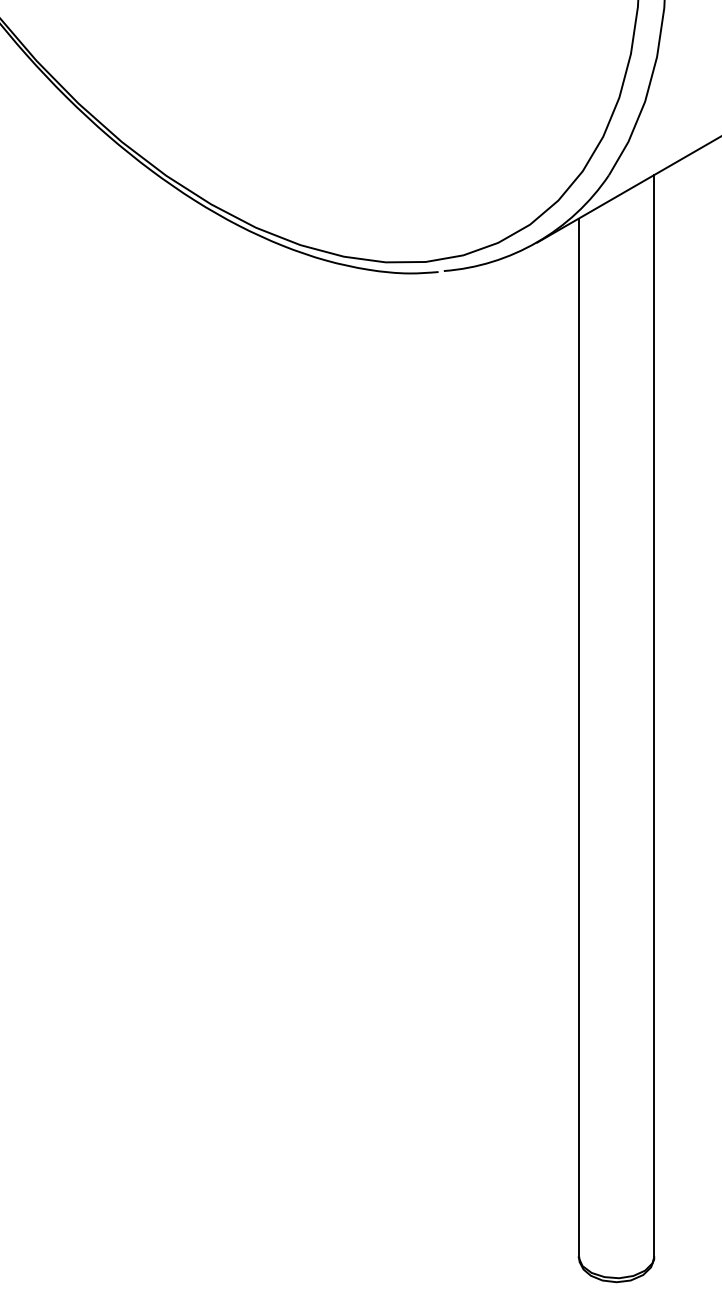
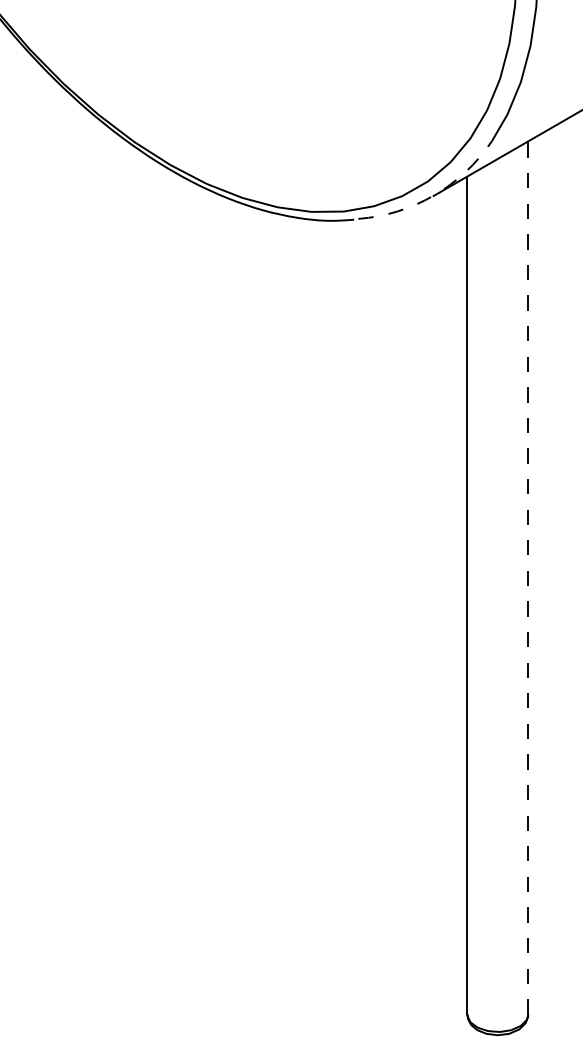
arc: (536, 242) -> (433, 195), solid -> dashed
line: (654, 715) -> (528, 577), solid -> dashed

